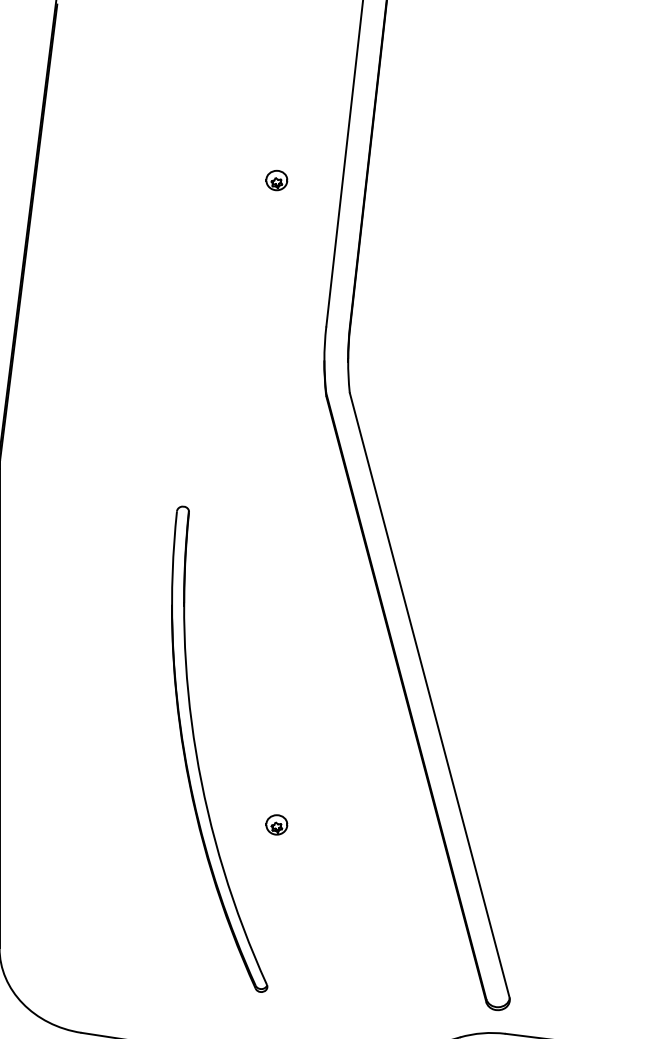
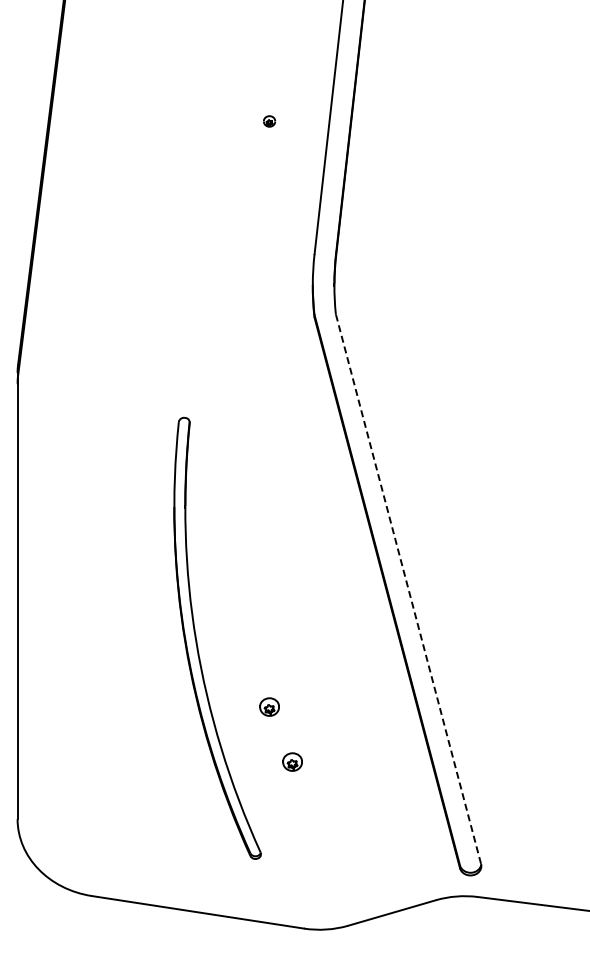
part: (276, 180) -> (269, 121), size x0.6
line: (429, 695) -> (408, 589), solid -> dashed
part: (302, 884) -> (292, 761), added

